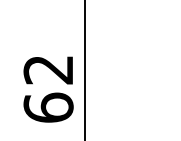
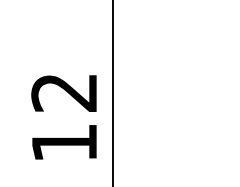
text: (48, 107) -> (64, 142), 62 -> 12

